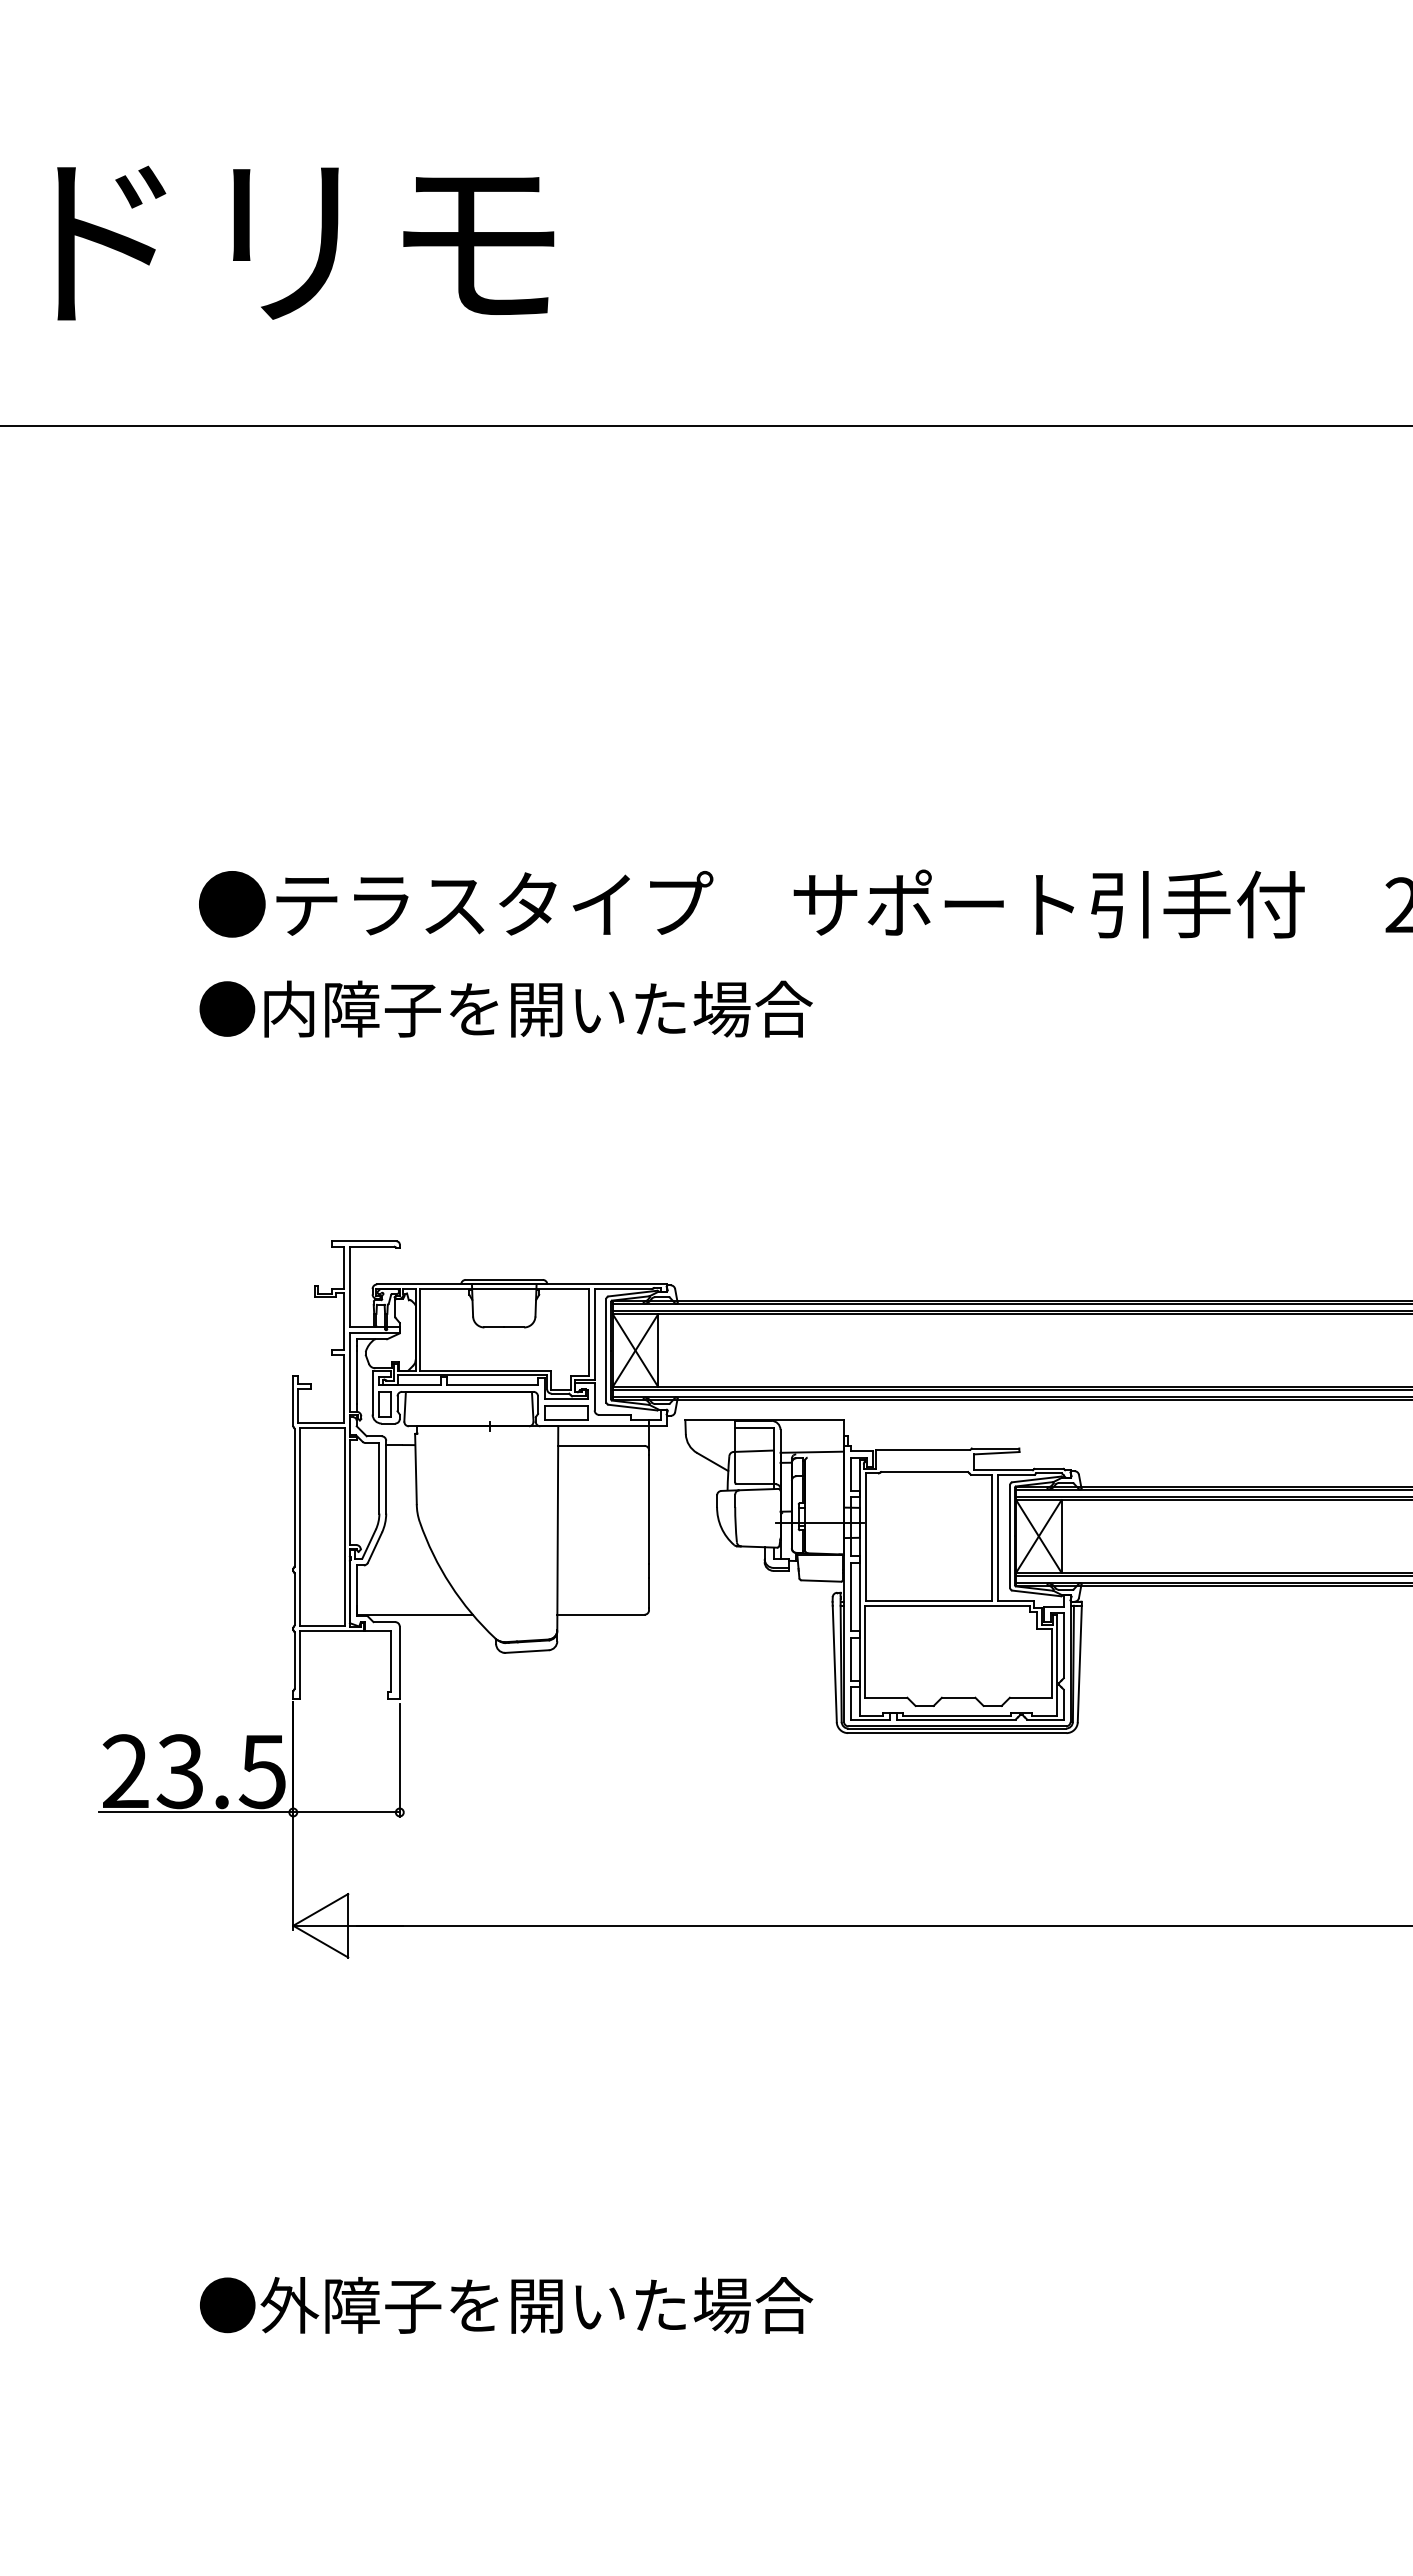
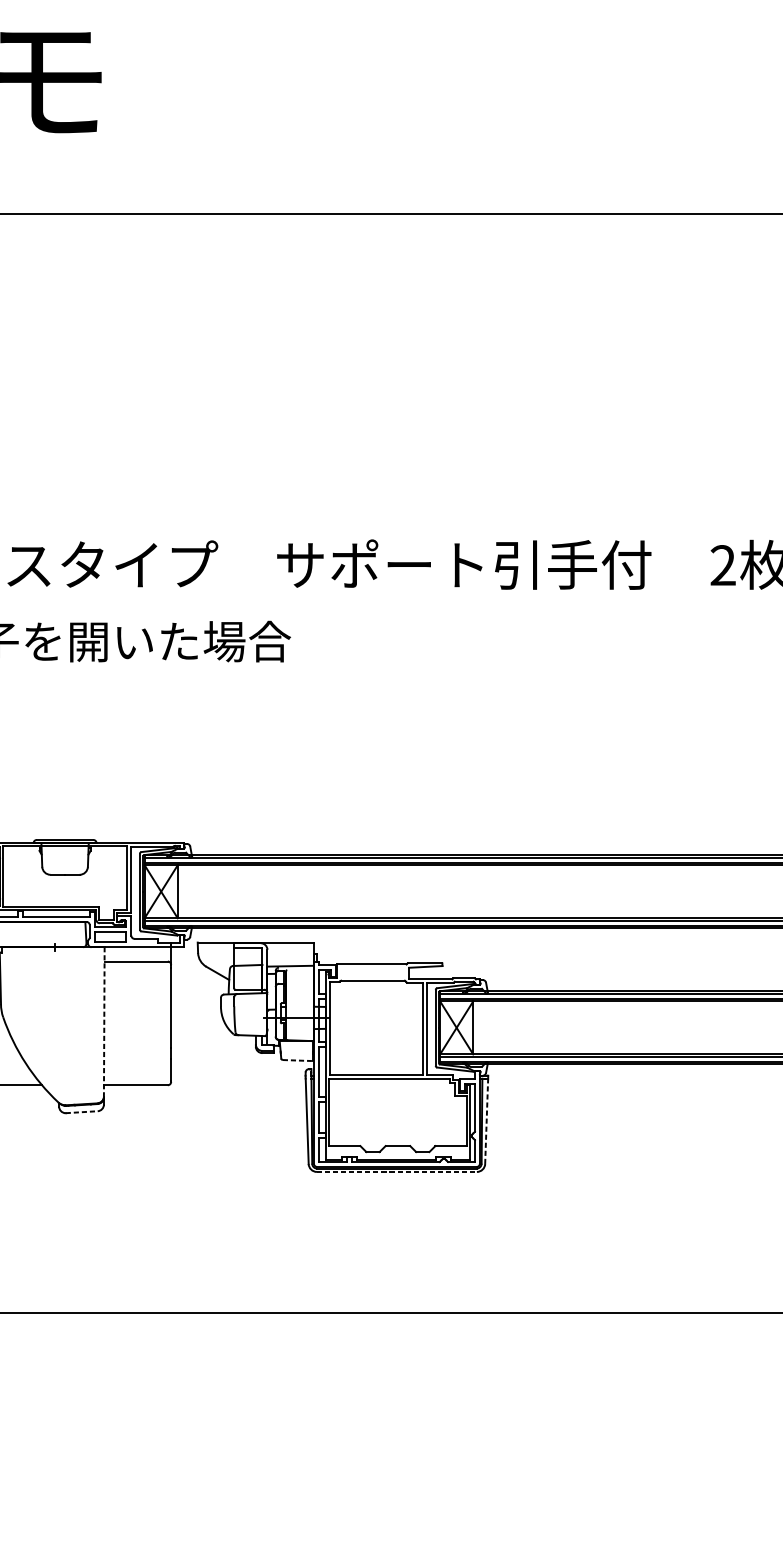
line: (557, 1528) -> (104, 1022), solid -> dashed
line: (821, 1581) -> (297, 1060), solid -> dashed
line: (526, 1651) -> (81, 1112), solid -> dashed
line: (1079, 1663) -> (486, 1120), solid -> dashed
line: (957, 1733) -> (397, 1172), solid -> dashed

